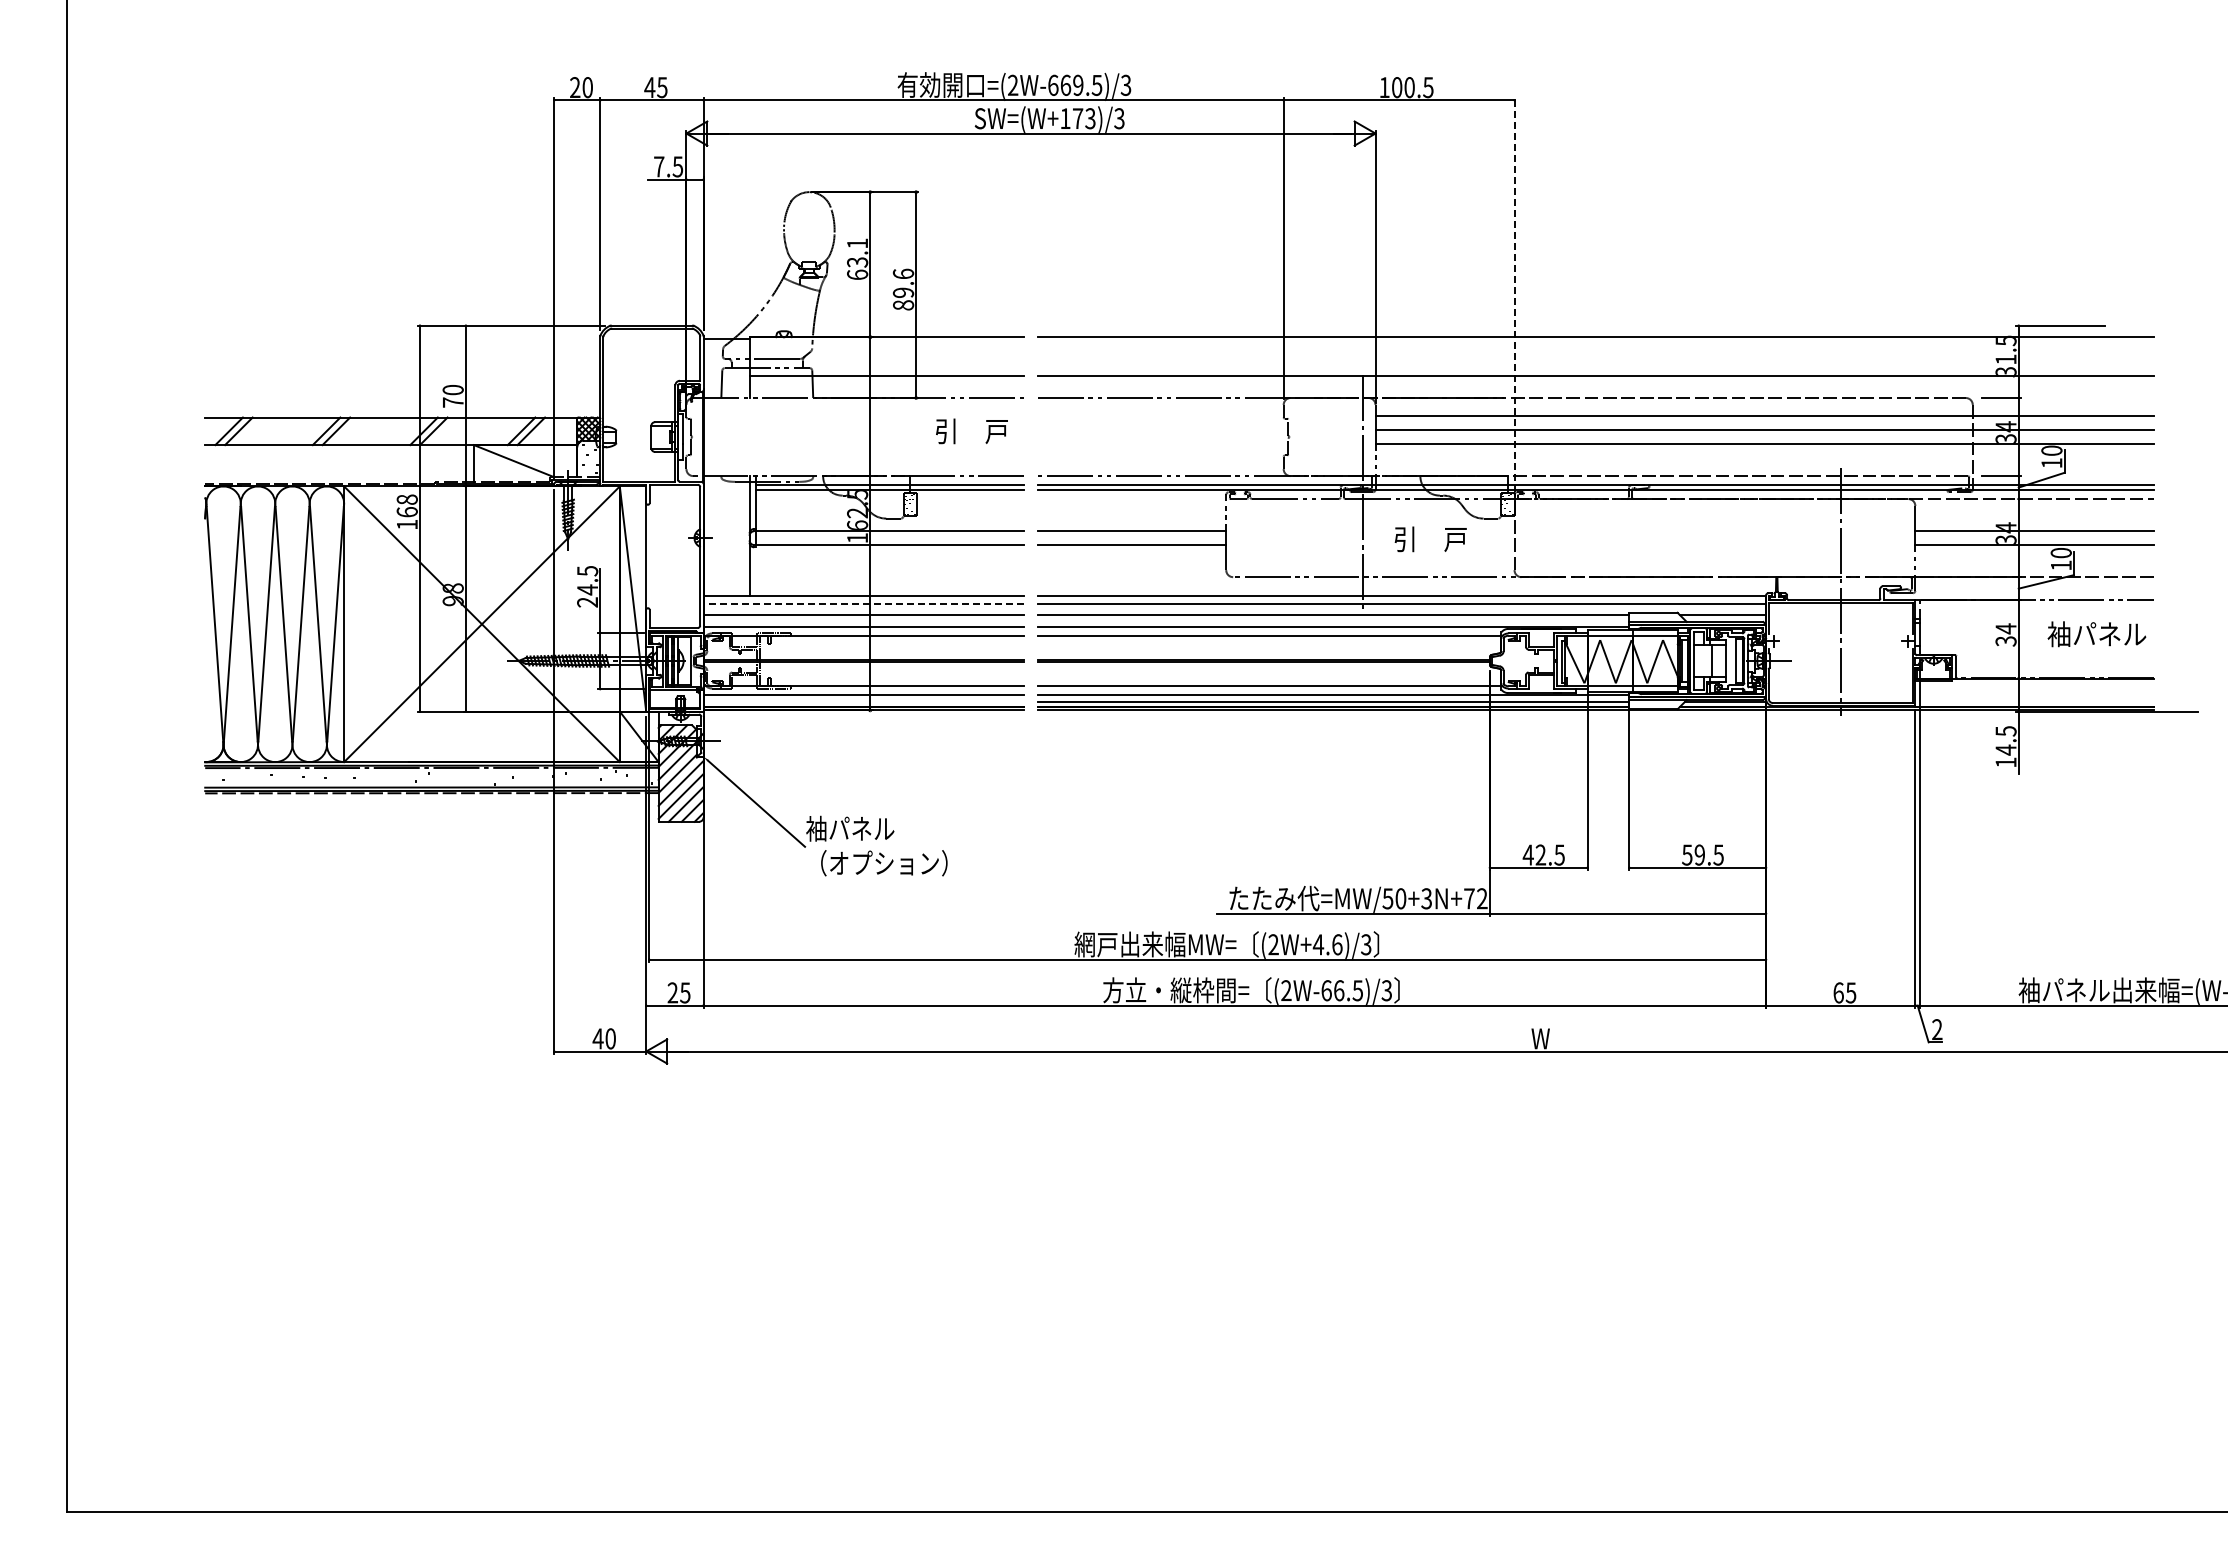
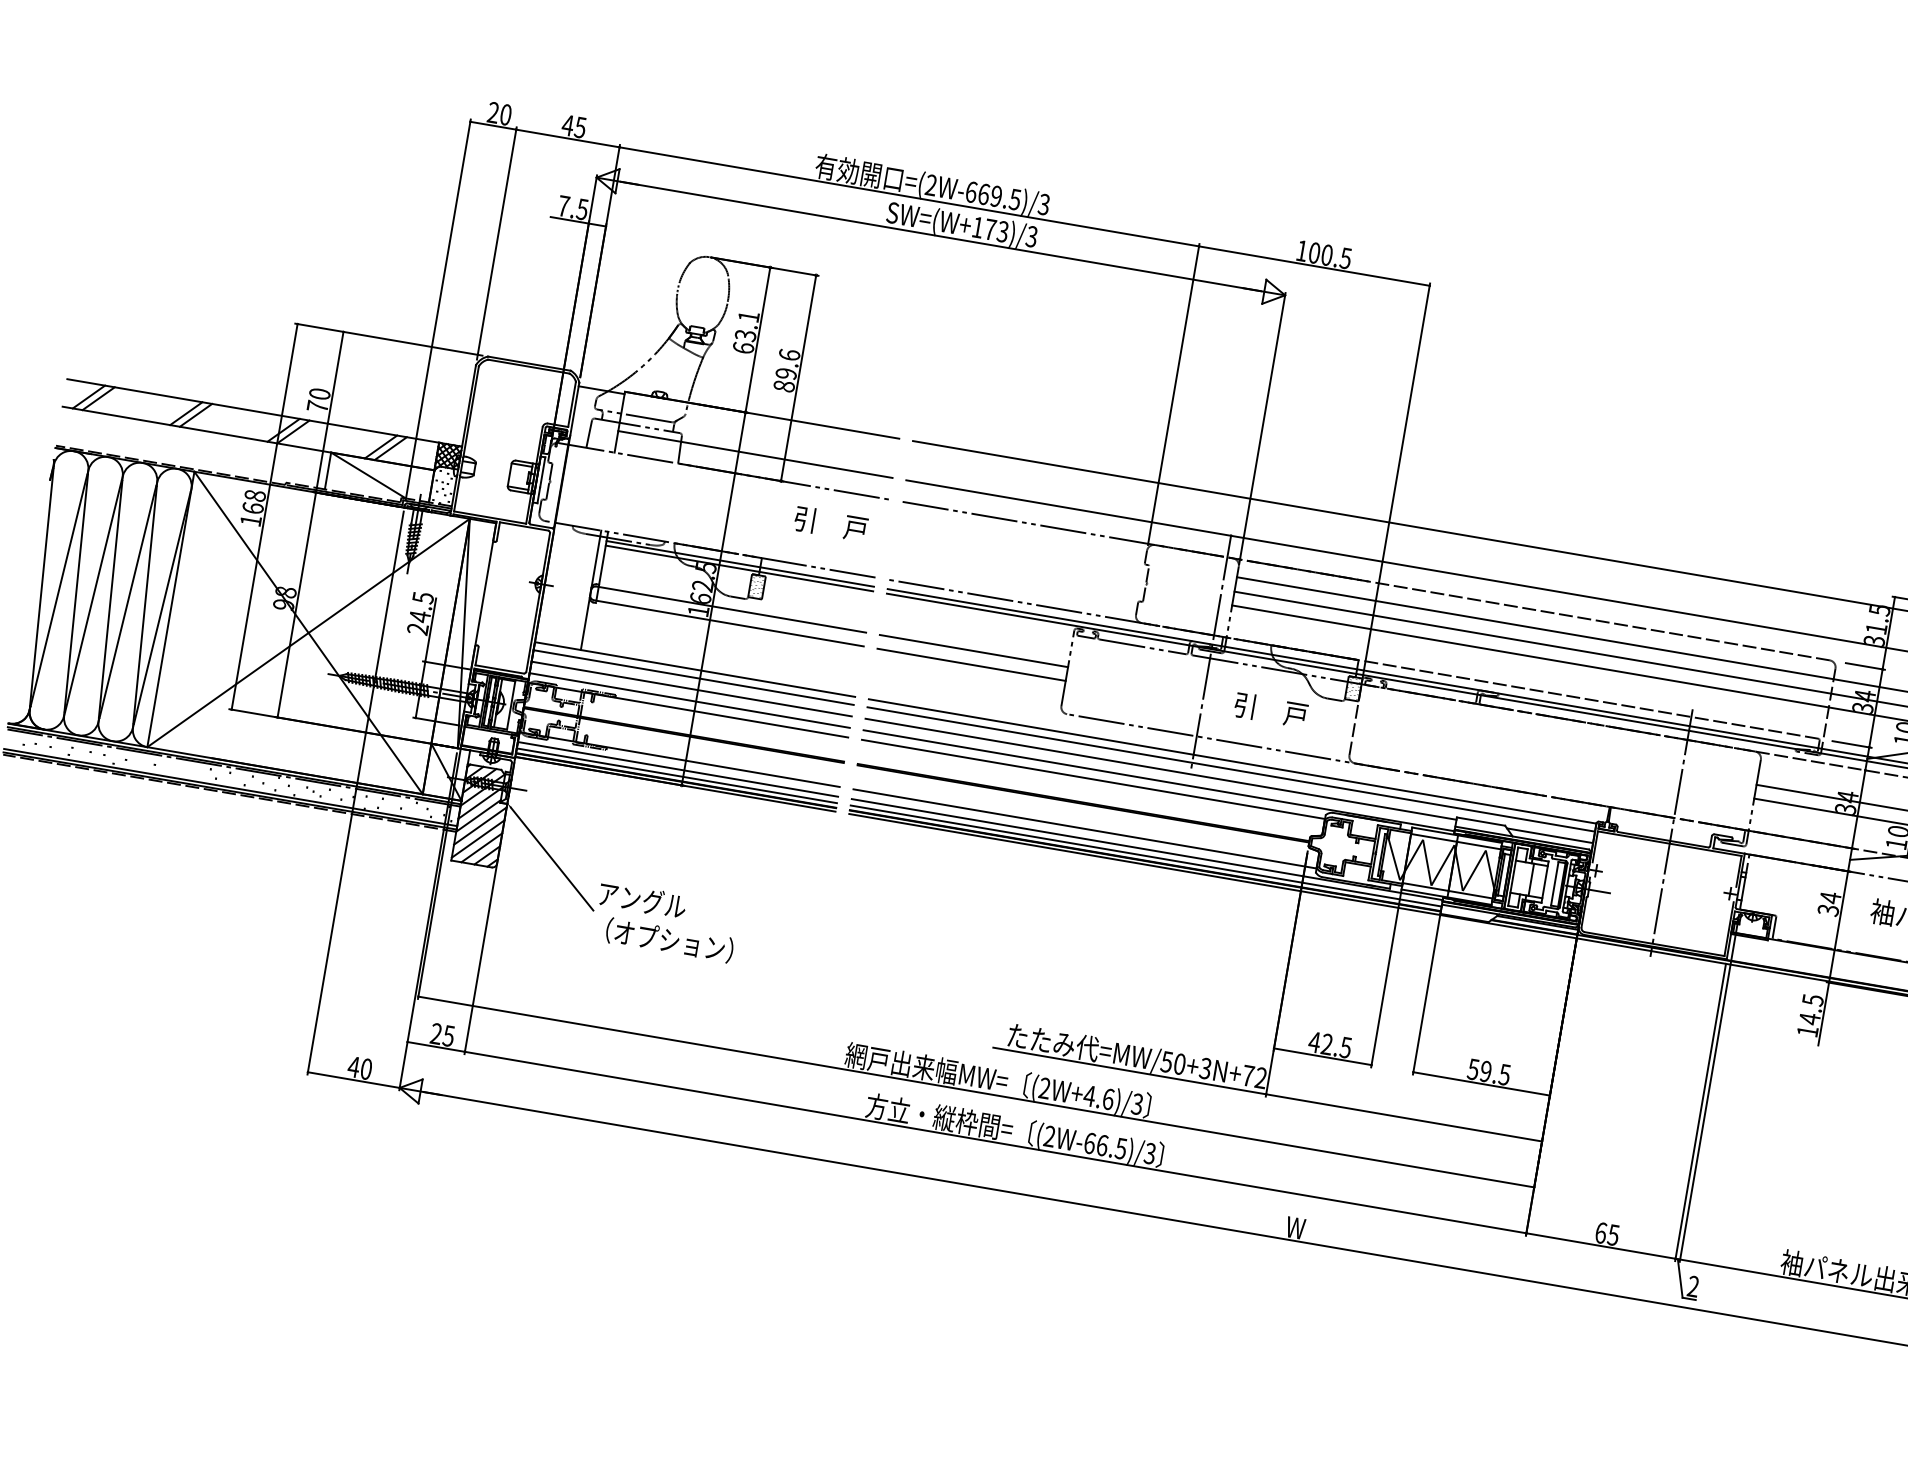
line: (1514, 294) -> (1396, 479), dashed -> solid
line: (863, 603) -> (693, 677), dashed -> solid
line: (863, 701) -> (676, 775), added
text: (838, 828) -> (629, 897), 袖パネル -> アングル

